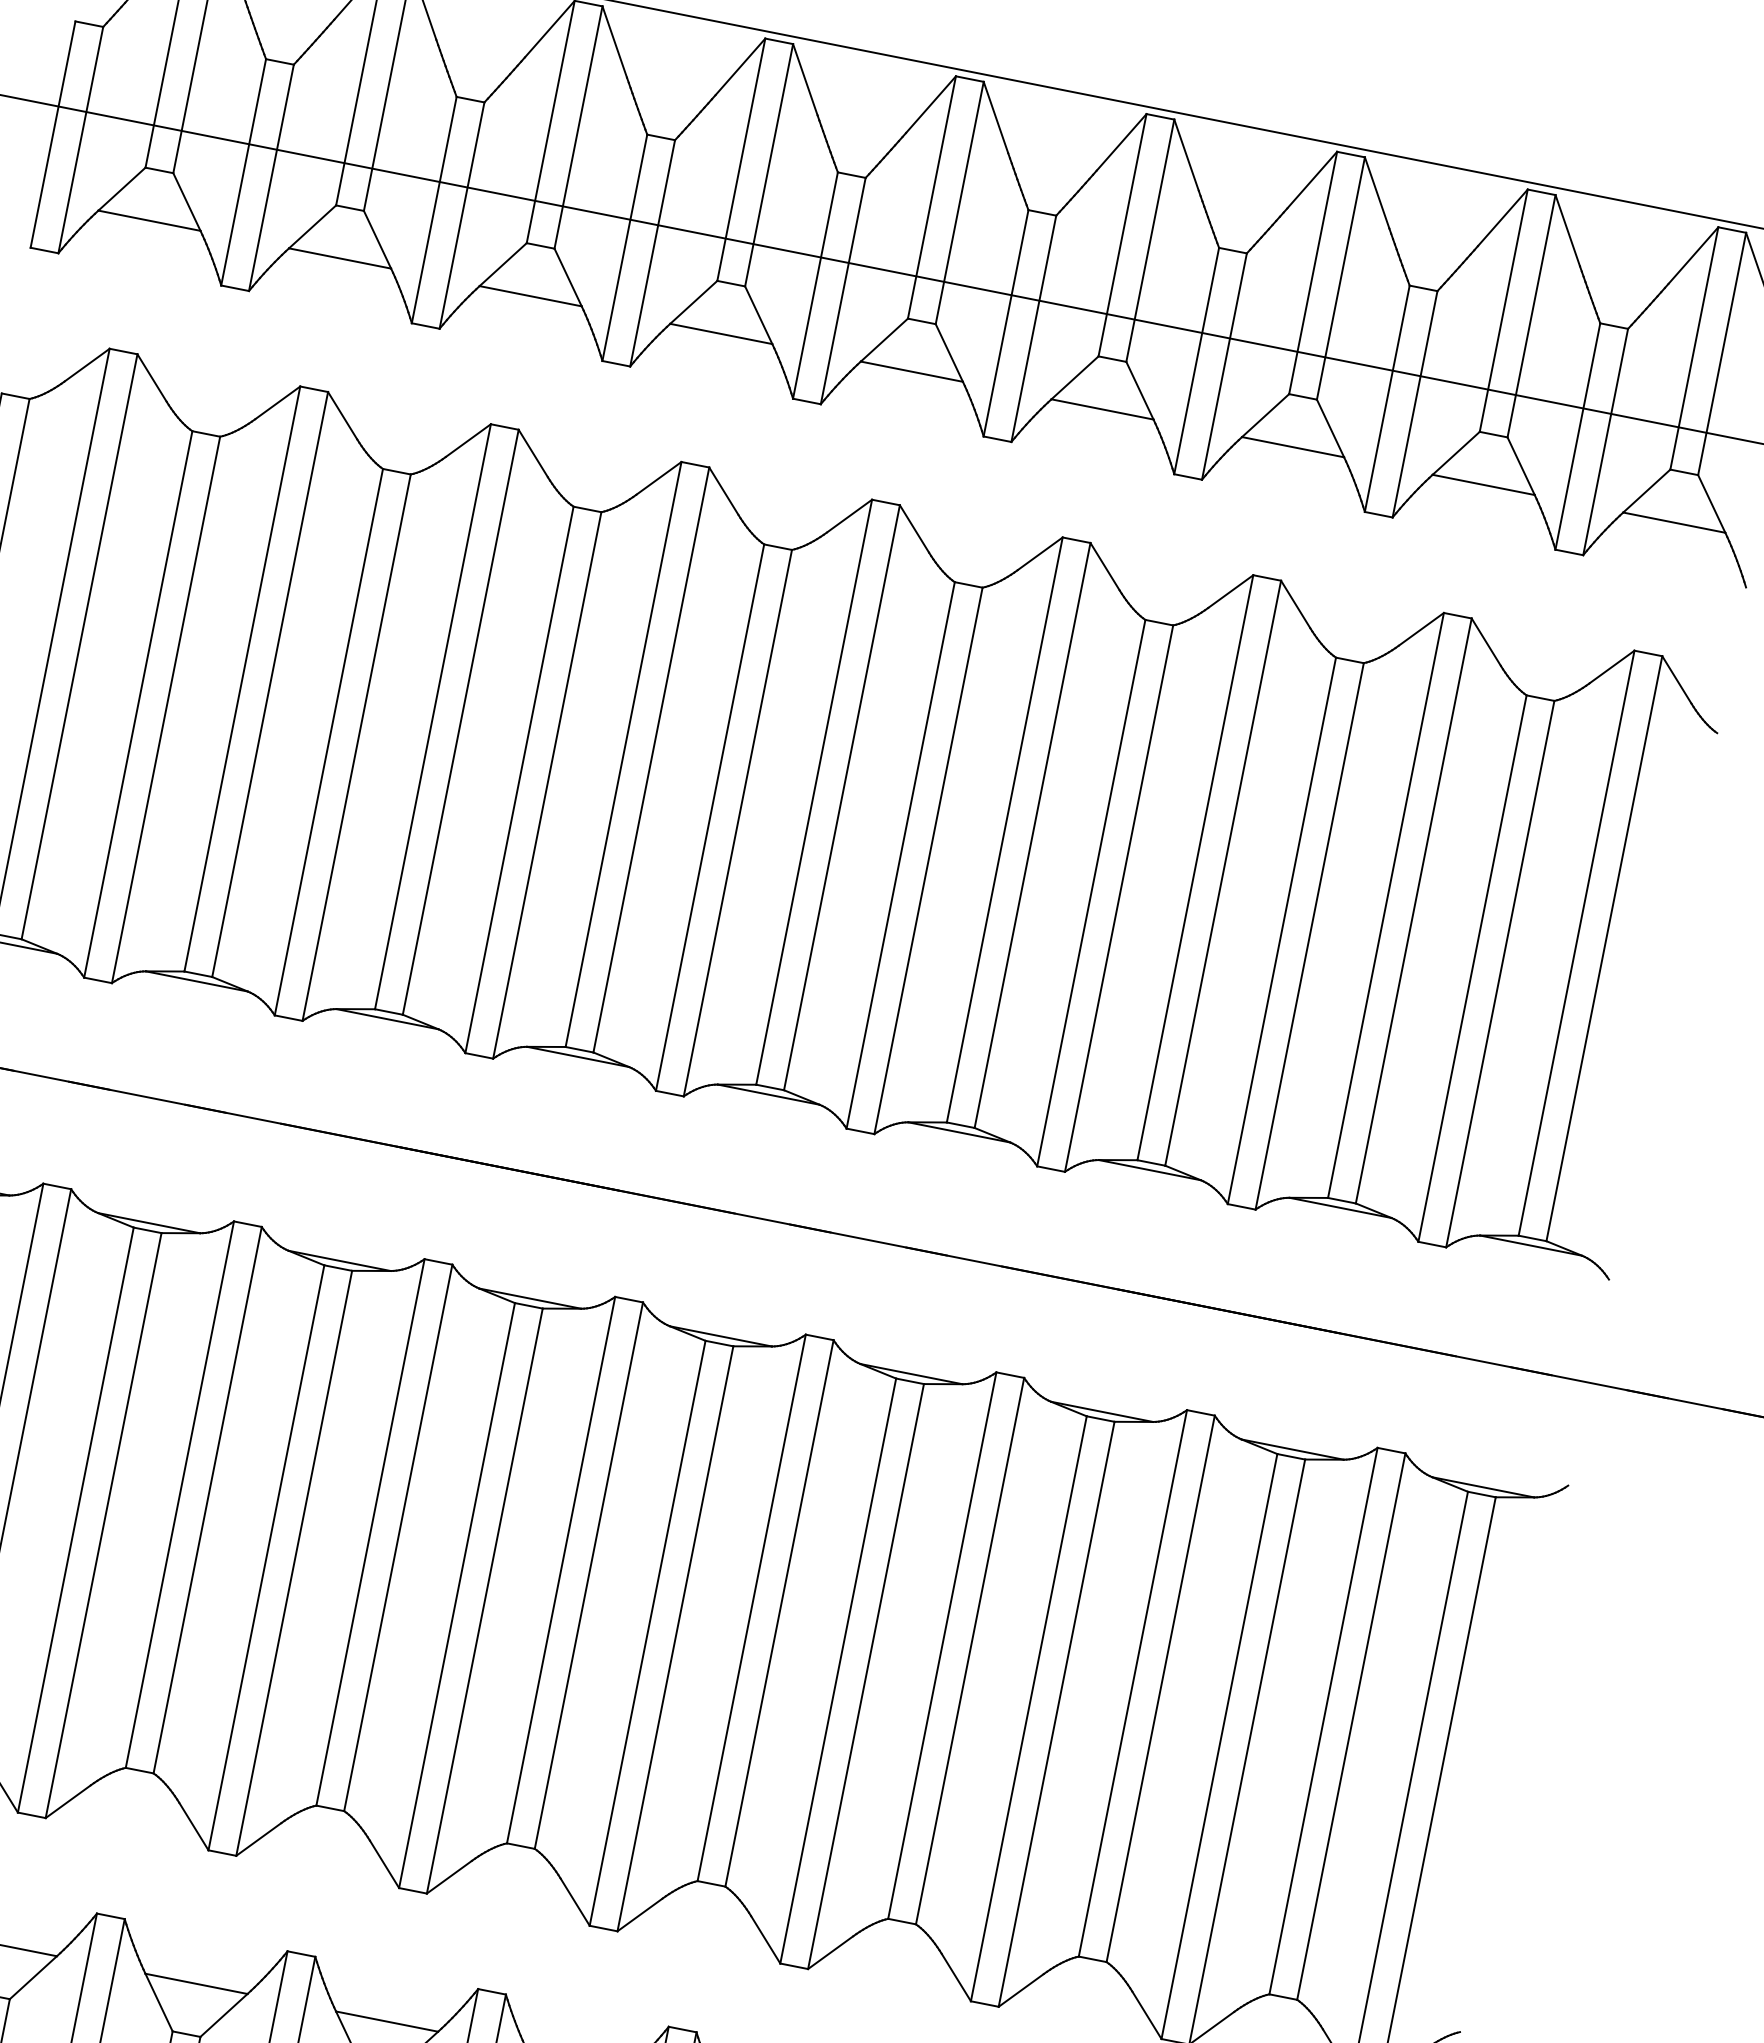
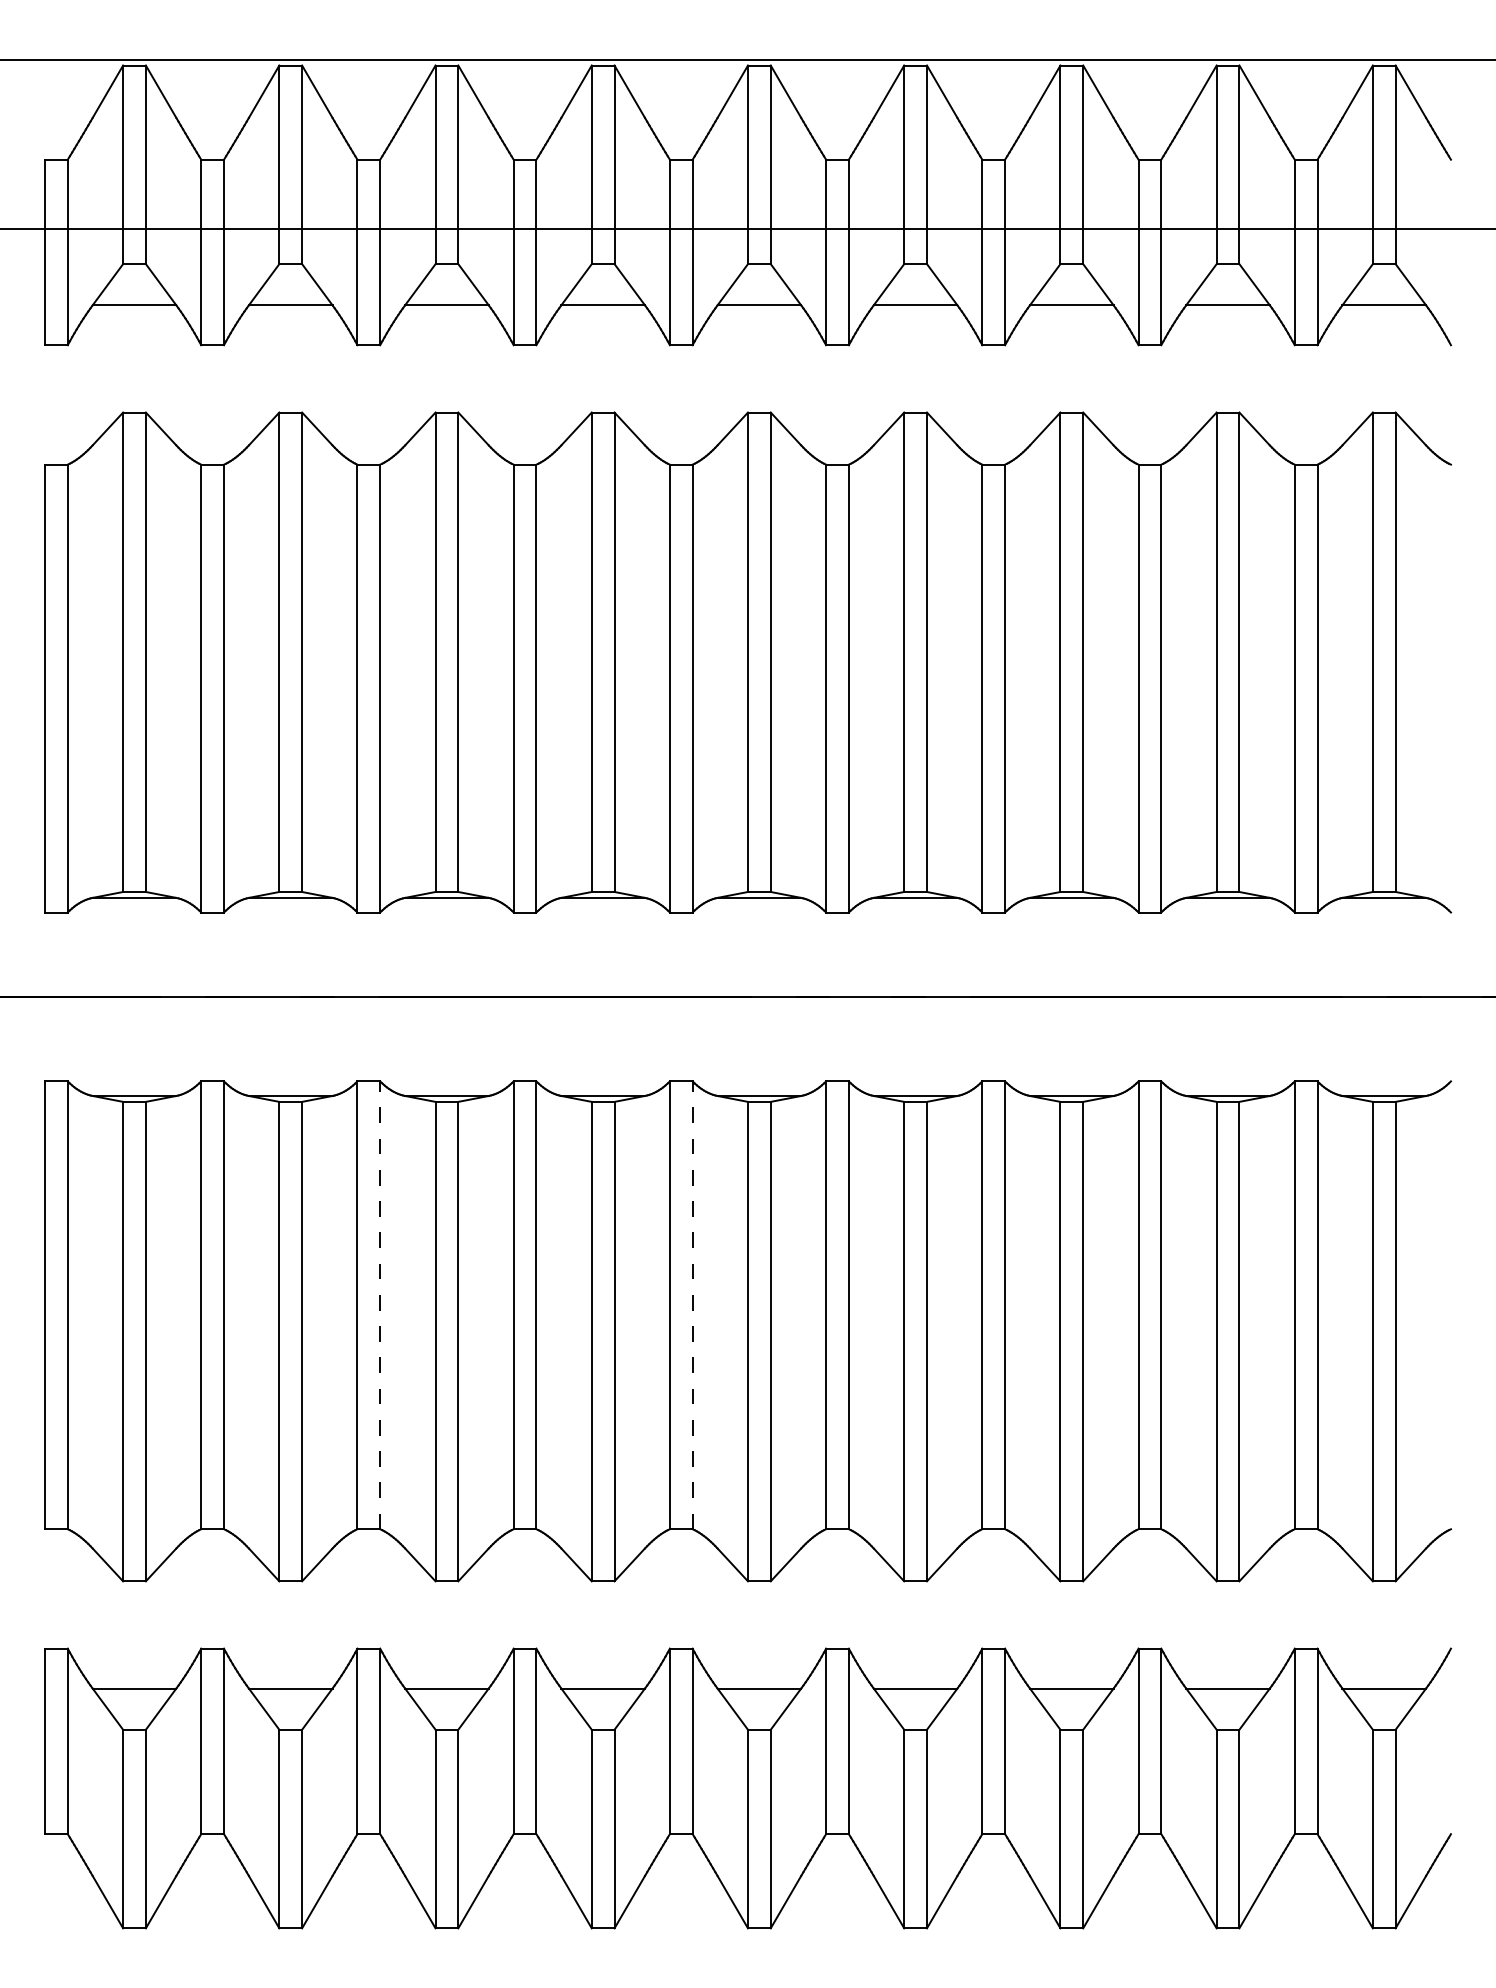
line: (207, 1500) -> (380, 1305), solid -> dashed
line: (588, 1575) -> (692, 1305), solid -> dashed

